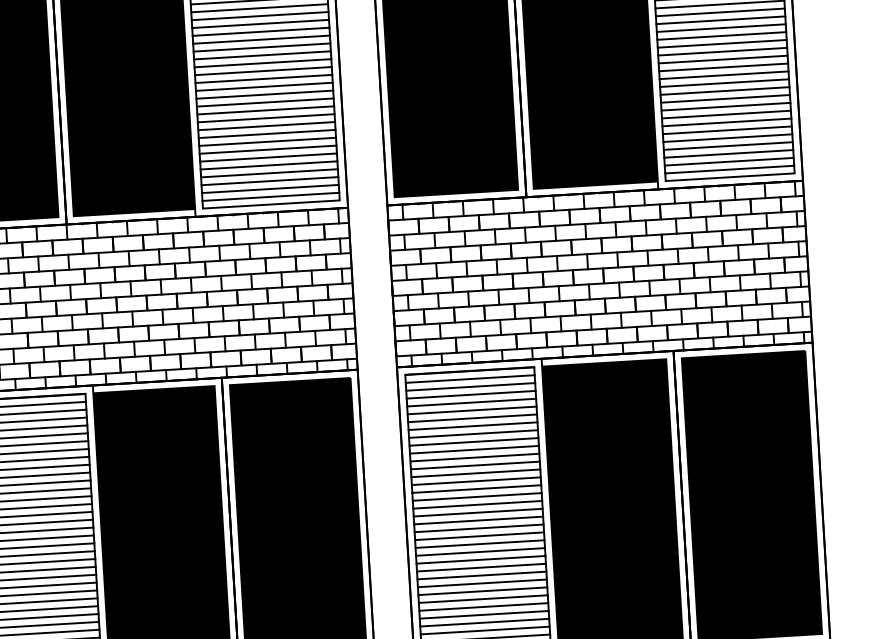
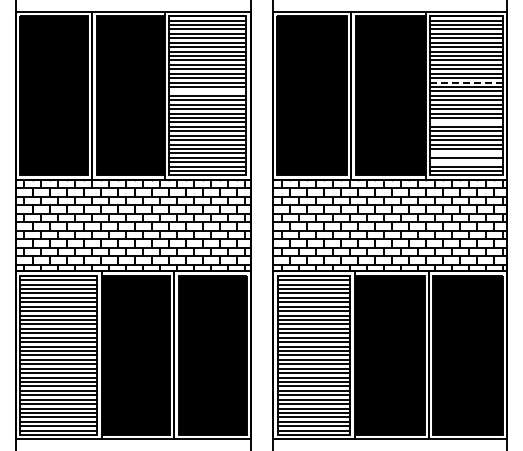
line: (722, 12) -> (467, 82), solid -> dashed
line: (261, 55) -> (207, 91), removed
line: (724, 83) -> (466, 122), removed
line: (727, 138) -> (466, 153), removed
line: (728, 154) -> (466, 162), removed

